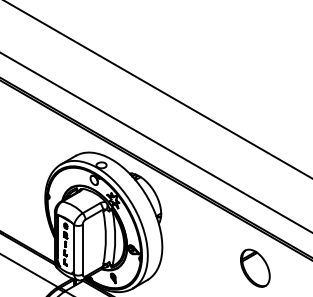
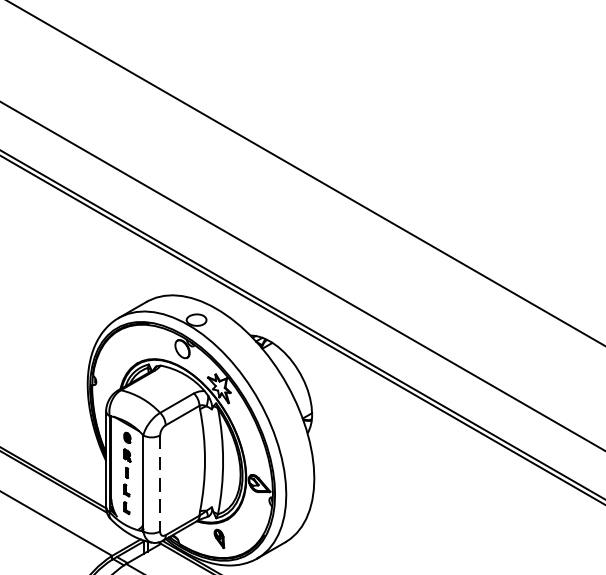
line: (82, 249) -> (159, 482), solid -> dashed
part: (255, 267) -> (494, 517), removed

